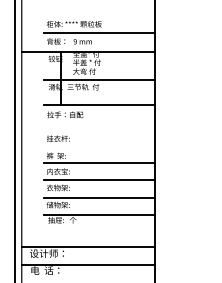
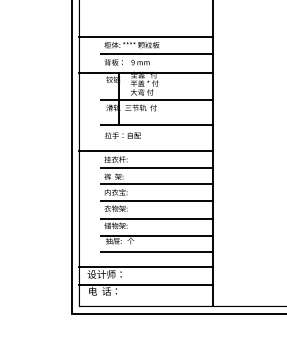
line: (87, 16) -> (145, 37), added
line: (87, 130) -> (145, 151), added
line: (98, 147) -> (156, 168), added
line: (98, 230) -> (156, 251), added

